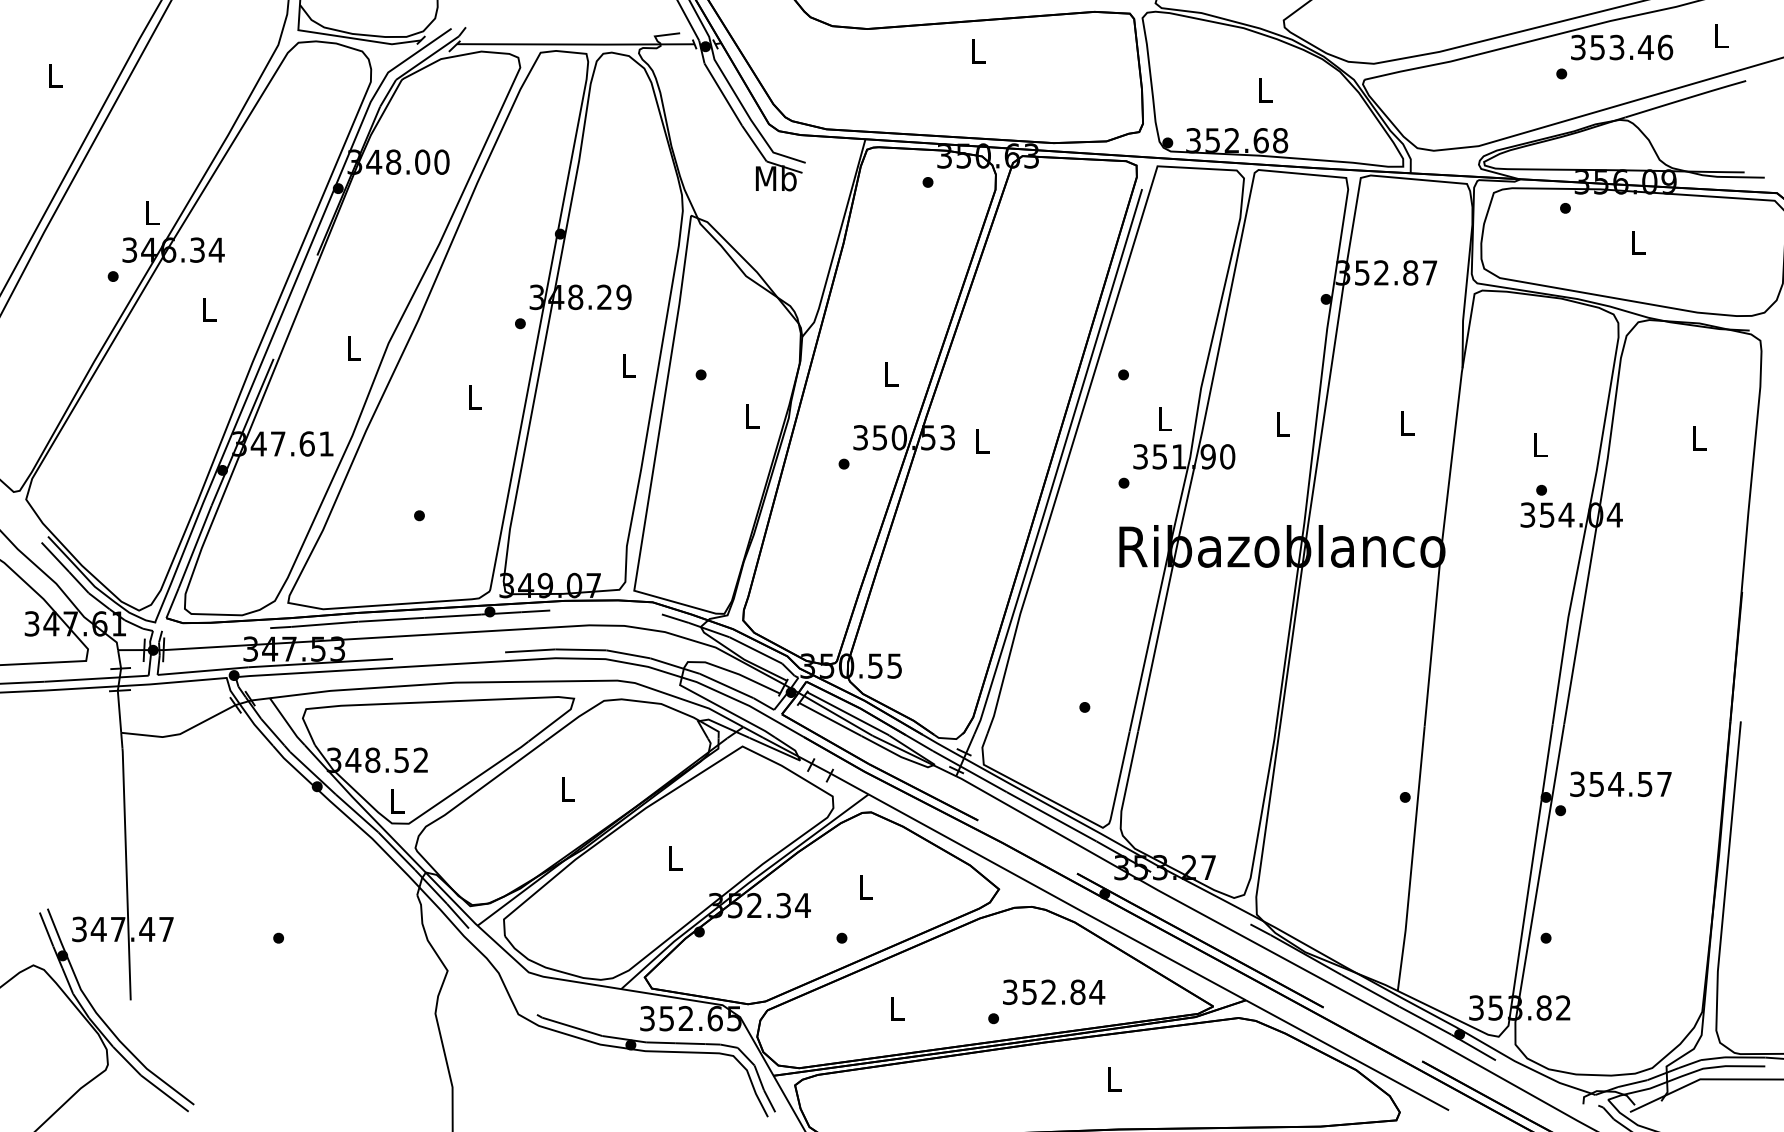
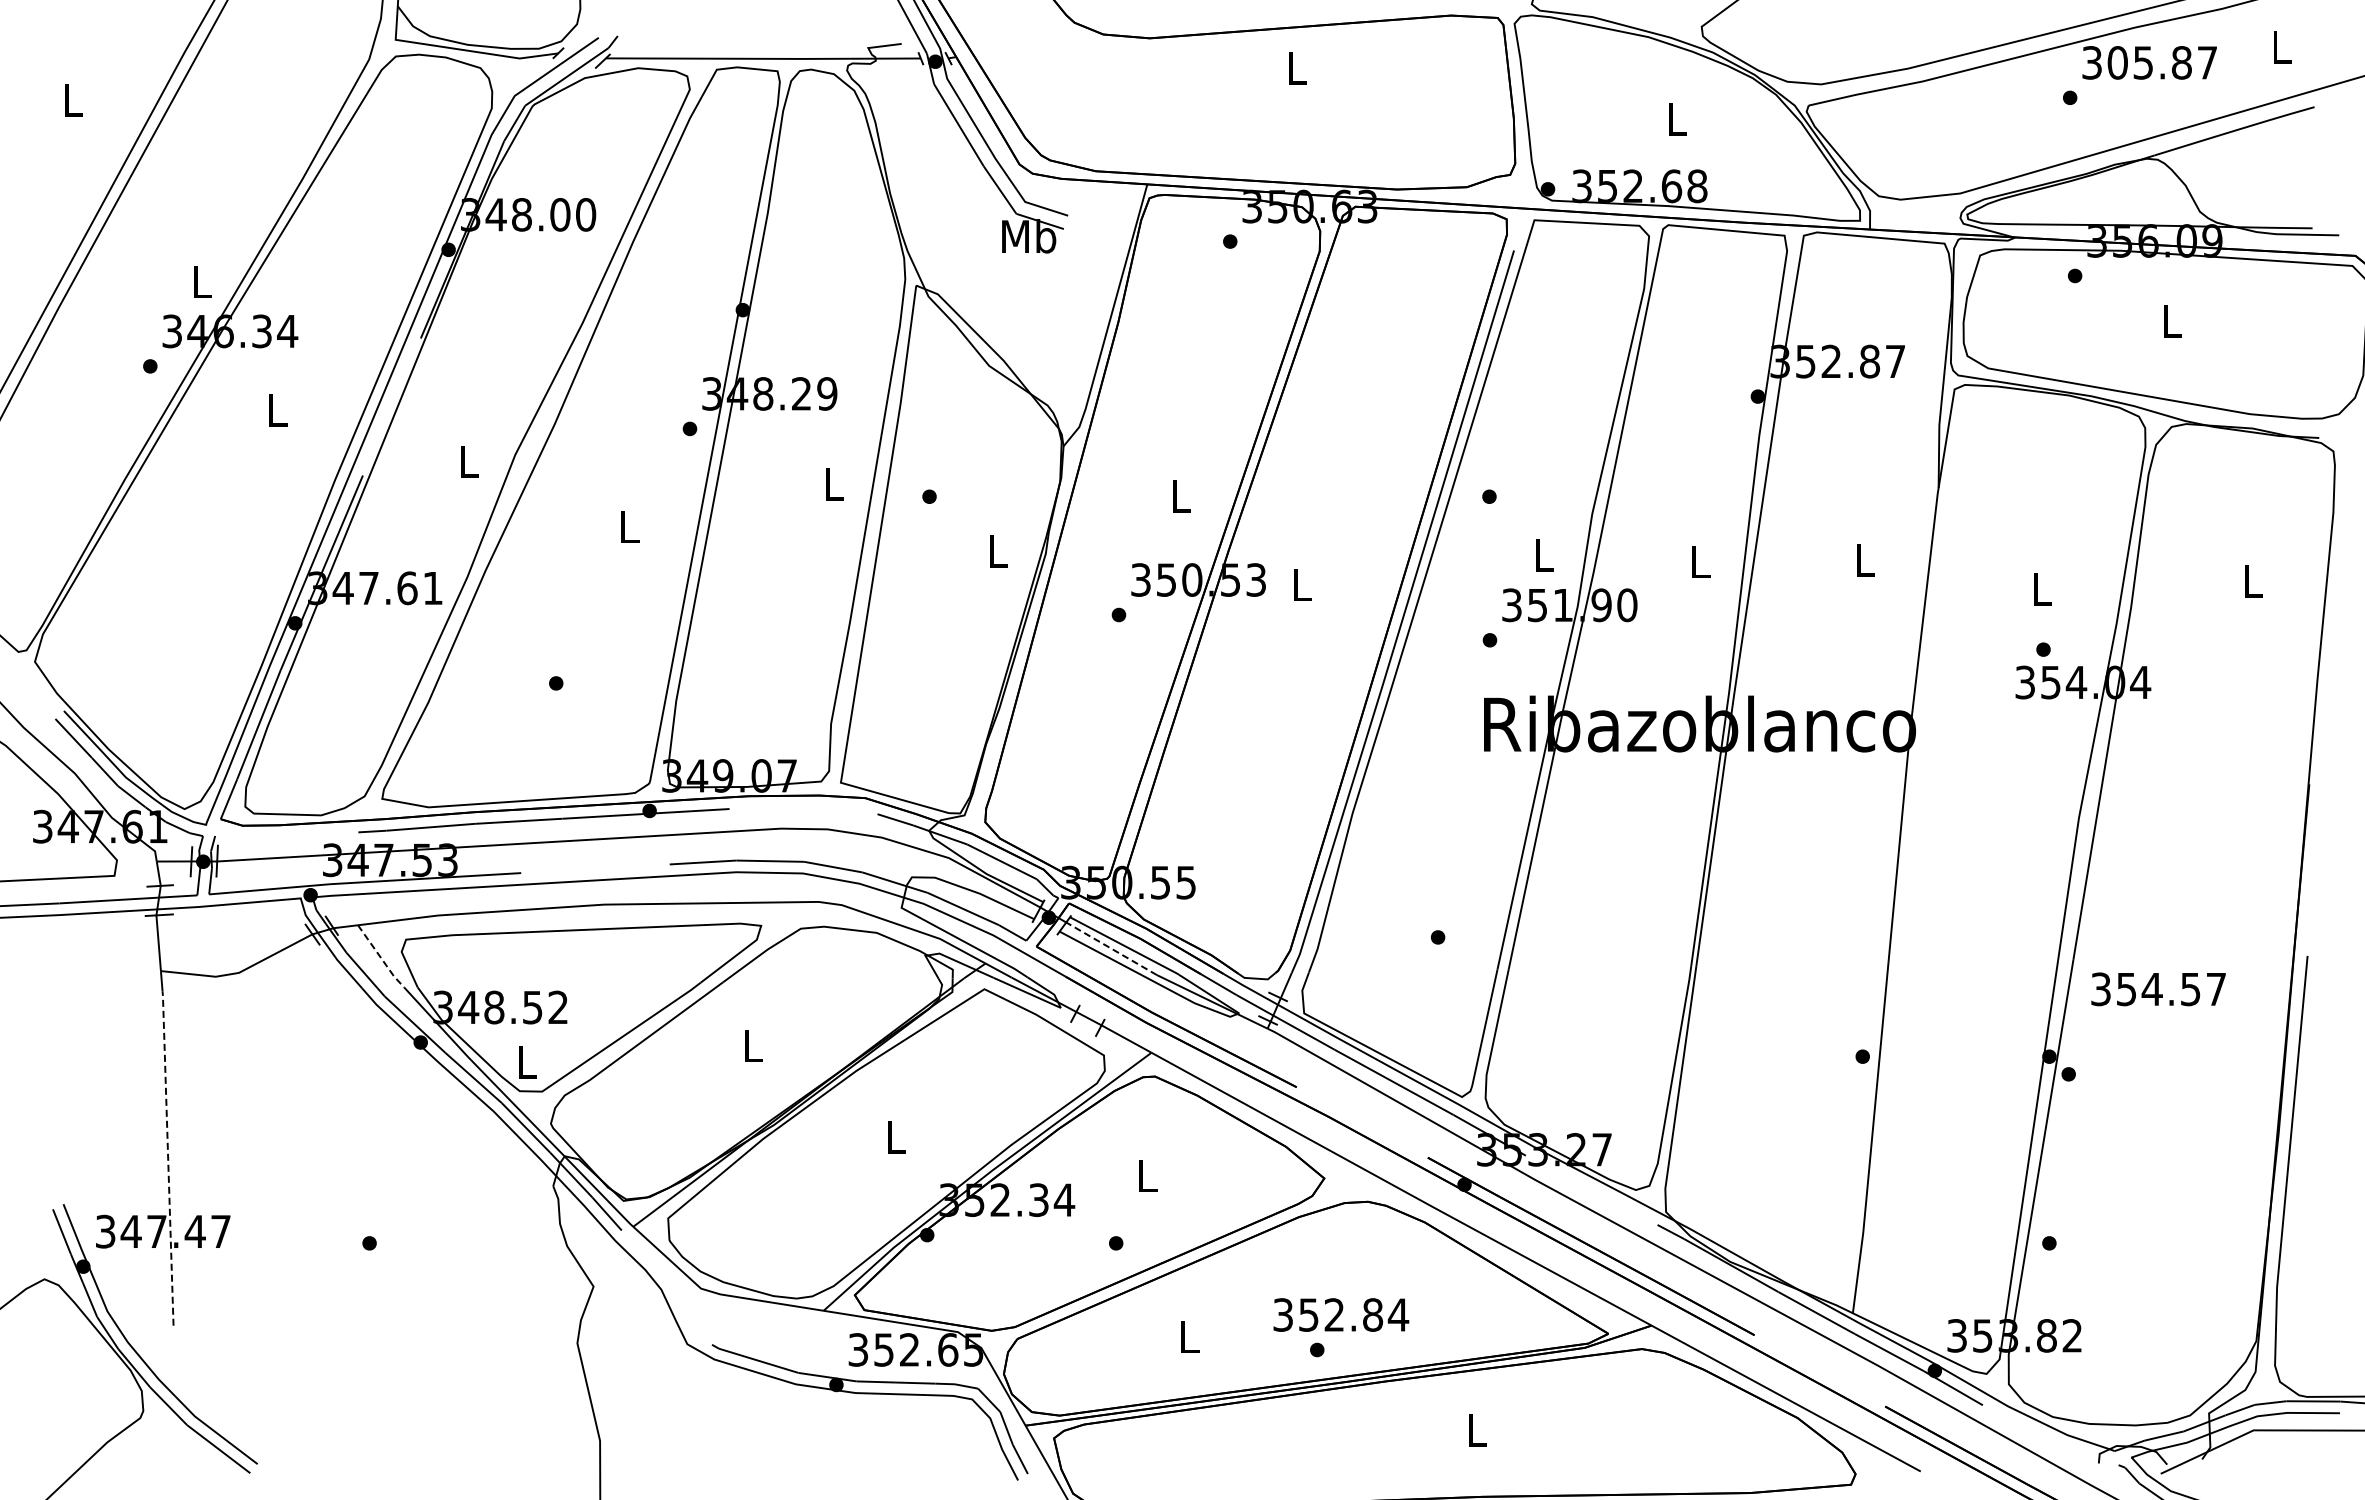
text: (1631, 47) -> (2162, 62), 353.46 -> 305.87
line: (838, 715) -> (1111, 948), solid -> dashed
line: (286, 722) -> (380, 957), solid -> dashed
text: (1620, 784) -> (2158, 989), moved
line: (126, 873) -> (168, 1157), solid -> dashed
text: (1054, 991) -> (1341, 1314), moved

